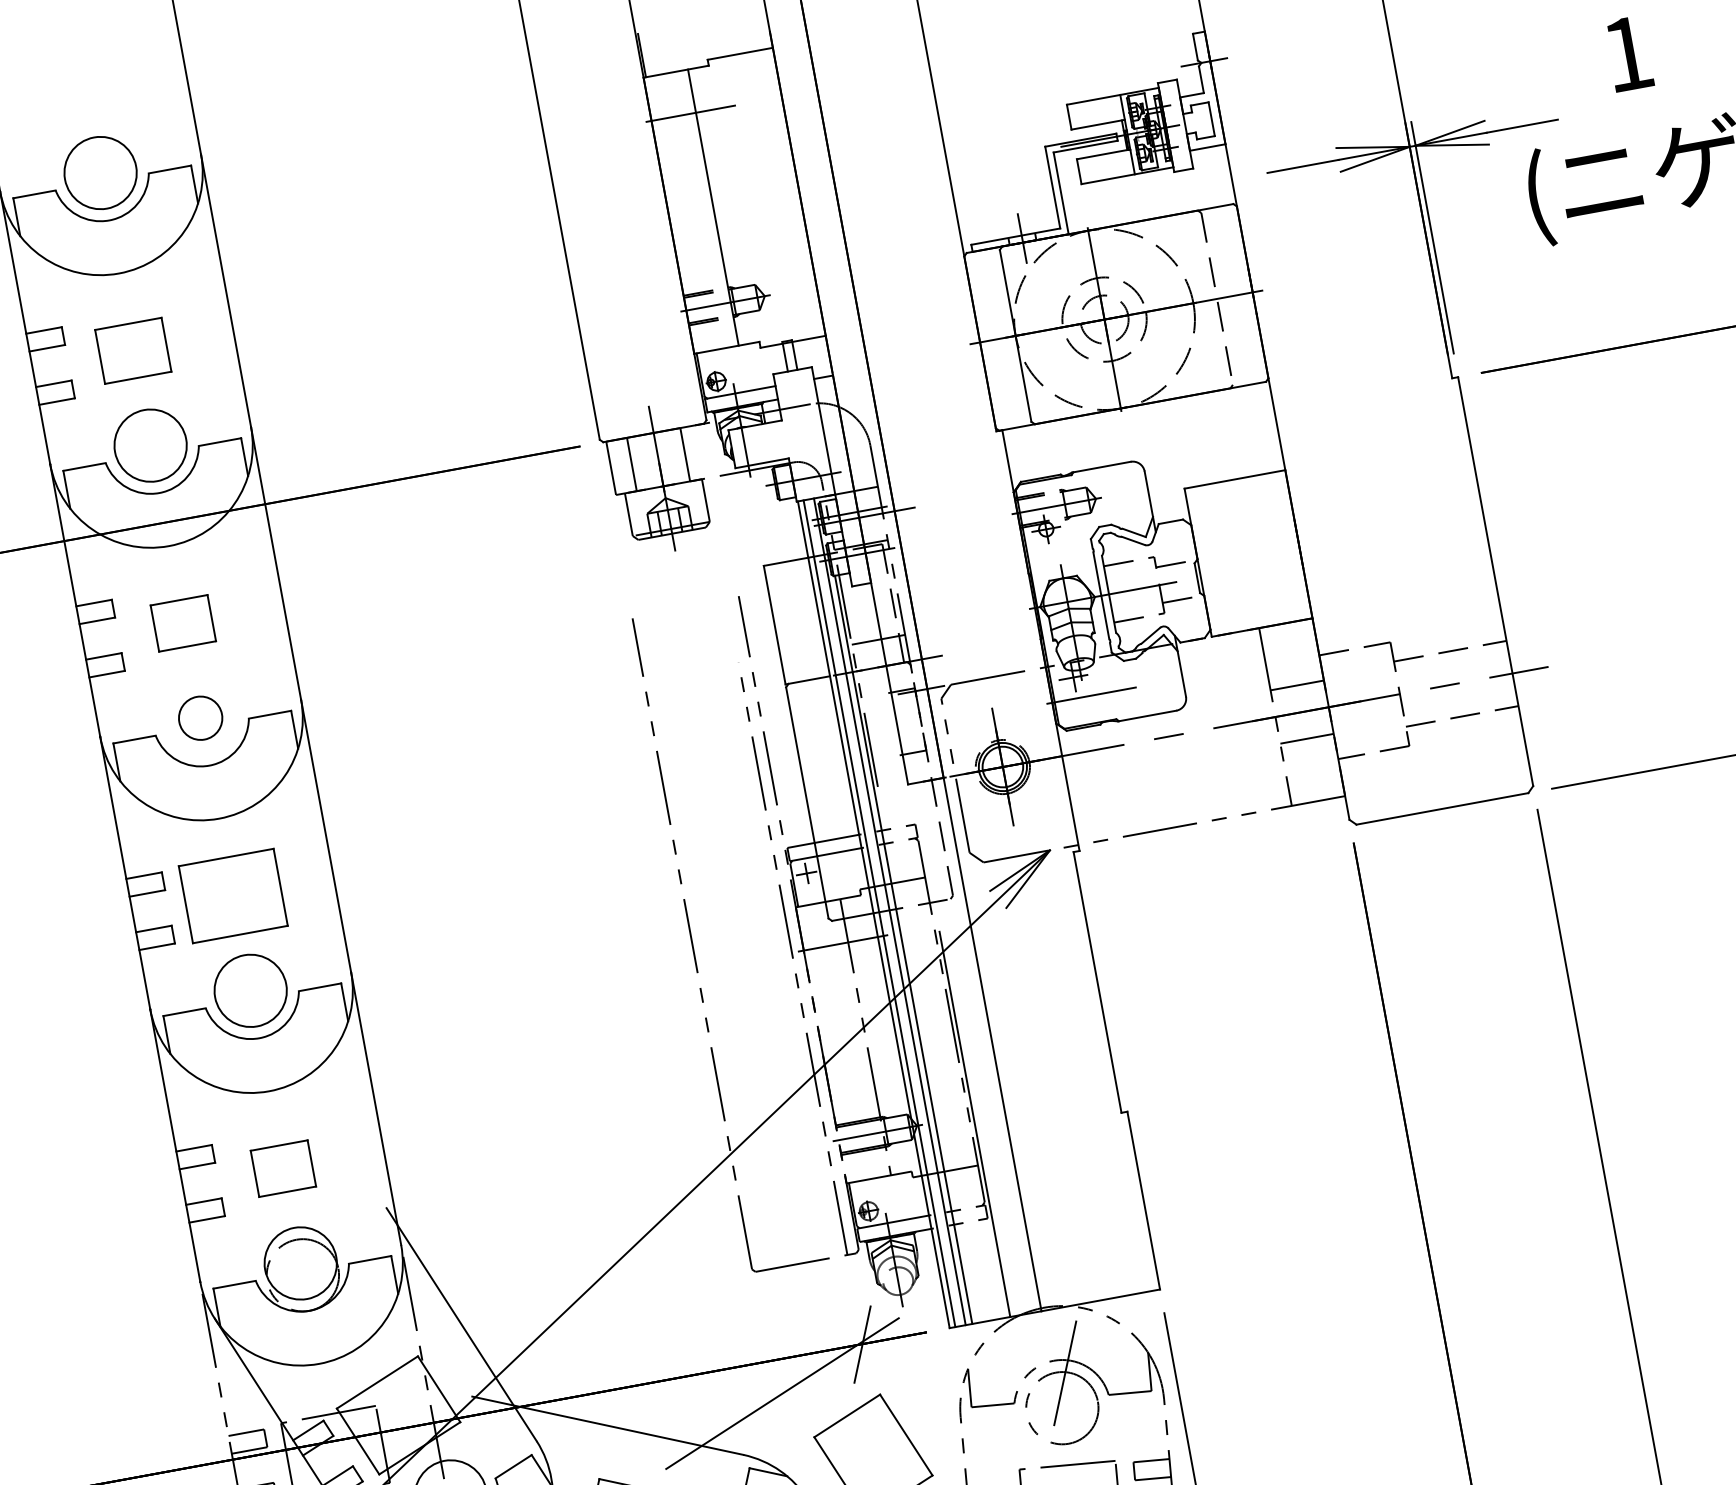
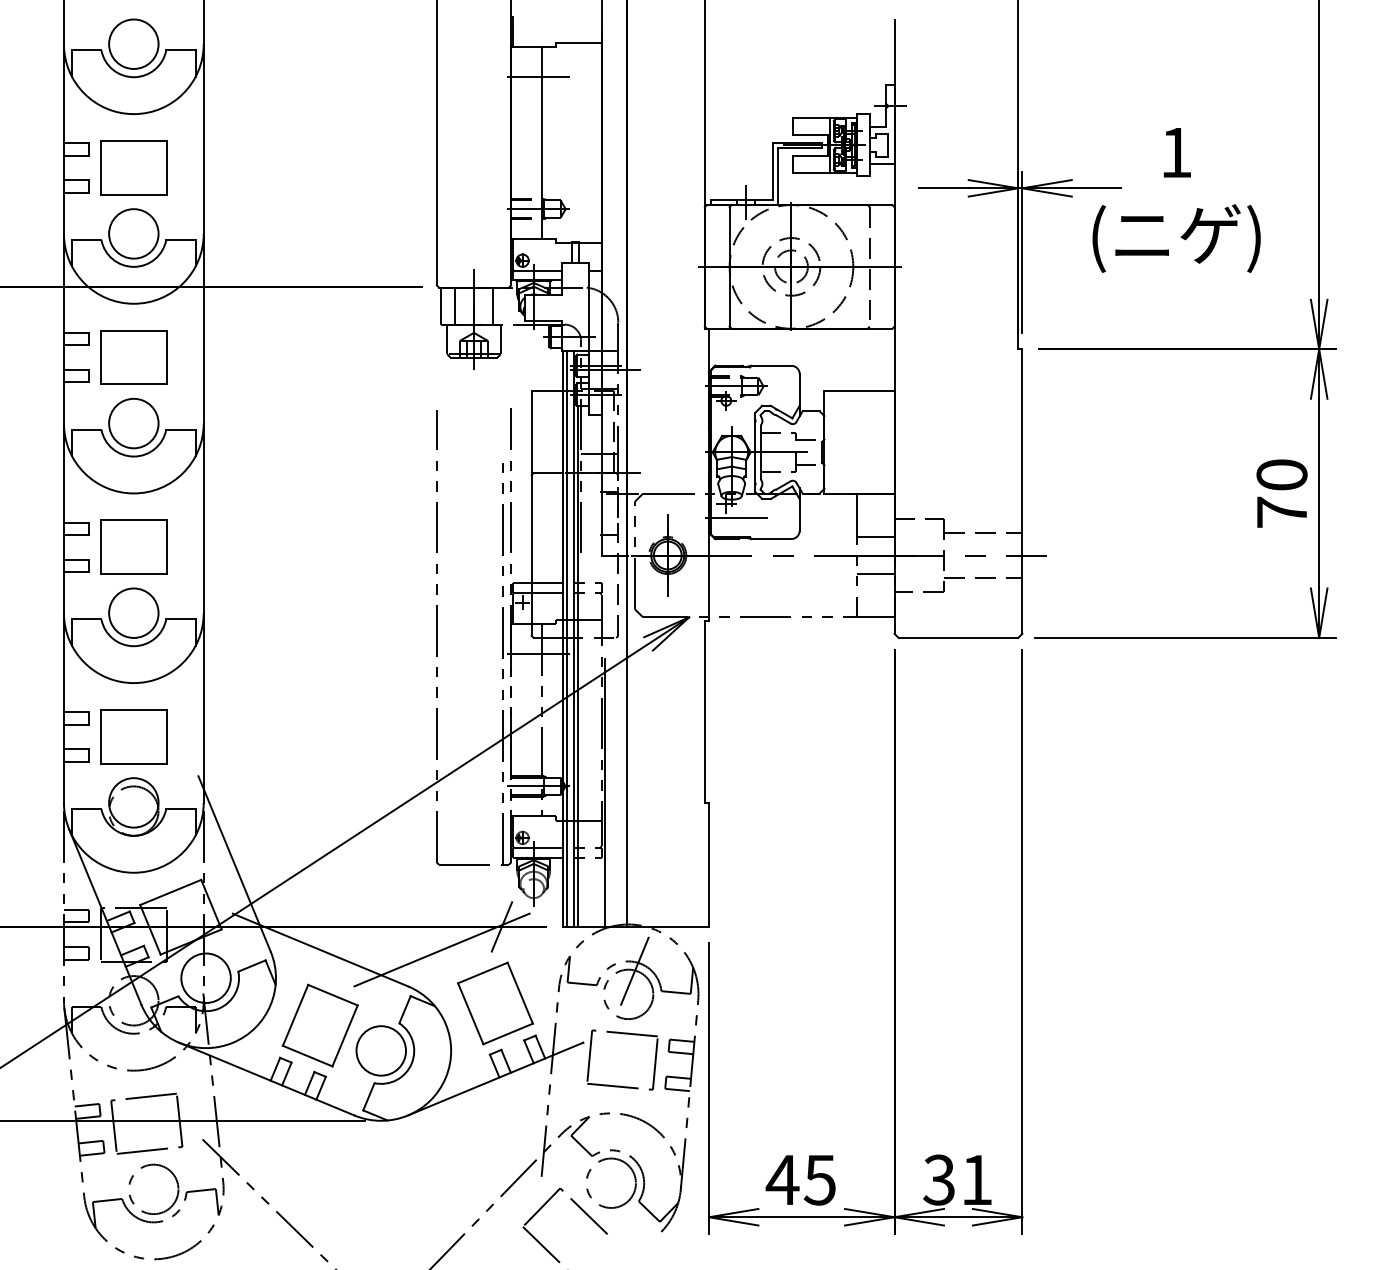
part: (132, 350) -> (133, 167), size x1.43
part: (182, 623) -> (133, 357), size x1.67
circle: (200, 718) -> (133, 423), size x1.67
part: (282, 1168) -> (133, 736), size x1.67

